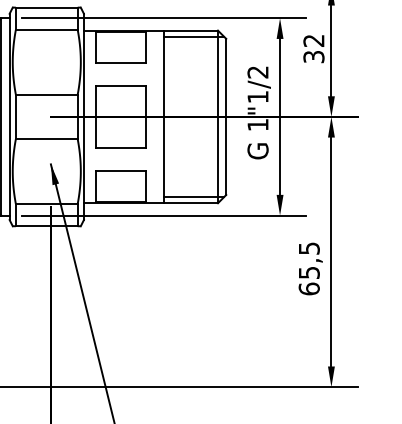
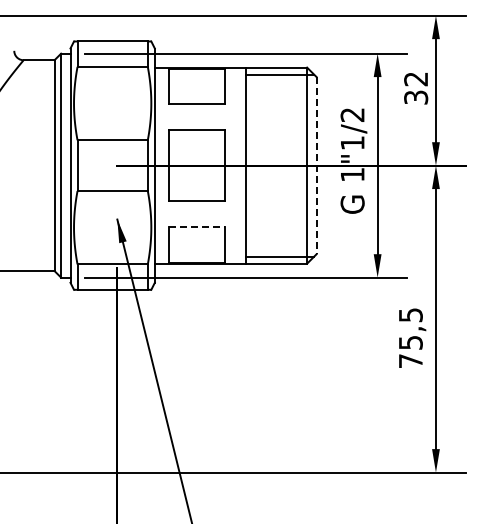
line: (226, 116) -> (316, 165), solid -> dashed
line: (121, 170) -> (197, 226), solid -> dashed
text: (308, 288) -> (410, 360), 65,5 -> 75,5

